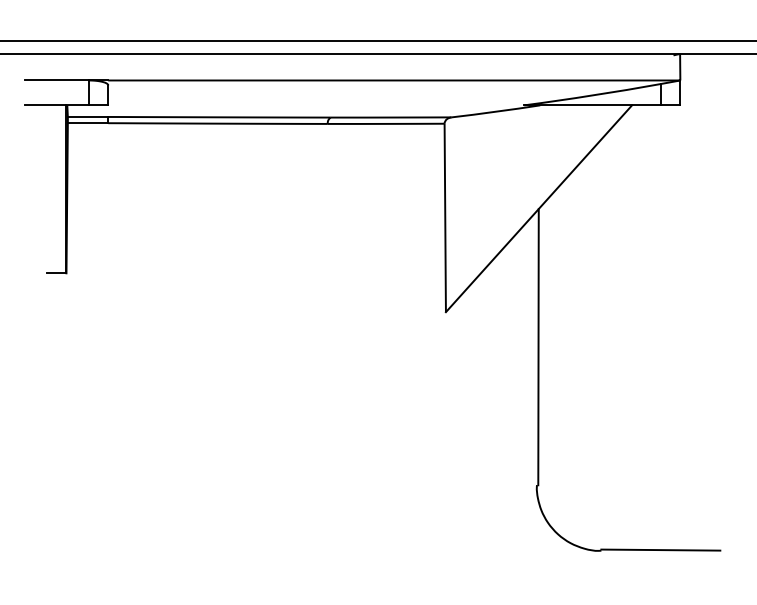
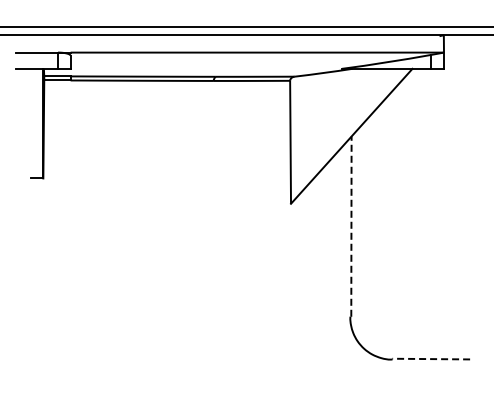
line: (538, 346) -> (351, 226), solid -> dashed
line: (661, 550) -> (431, 359), solid -> dashed

